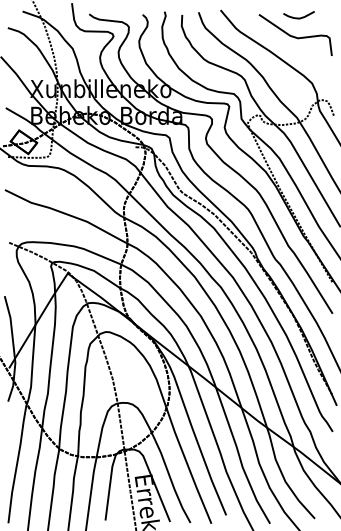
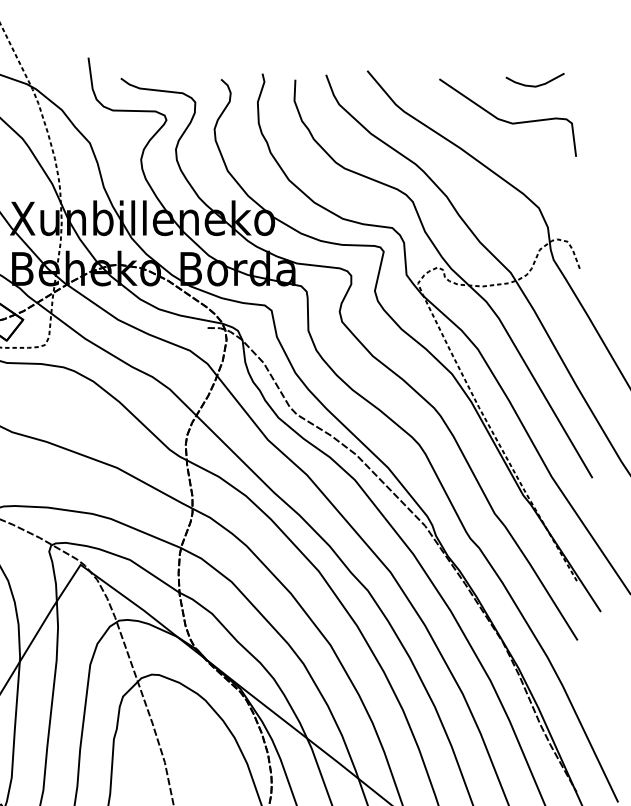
curve: (298, 17) -> (534, 84), moved

